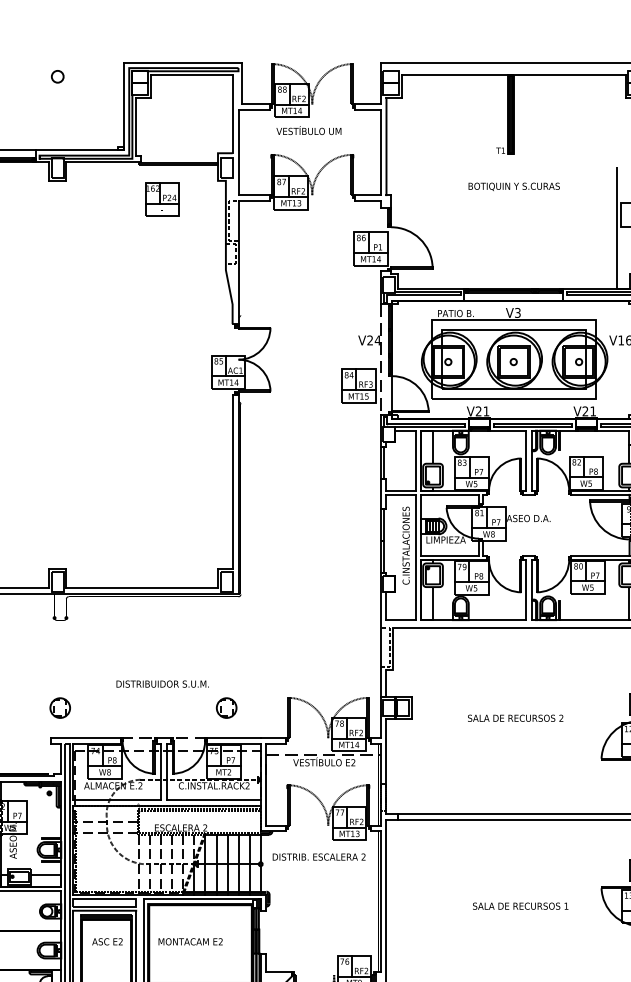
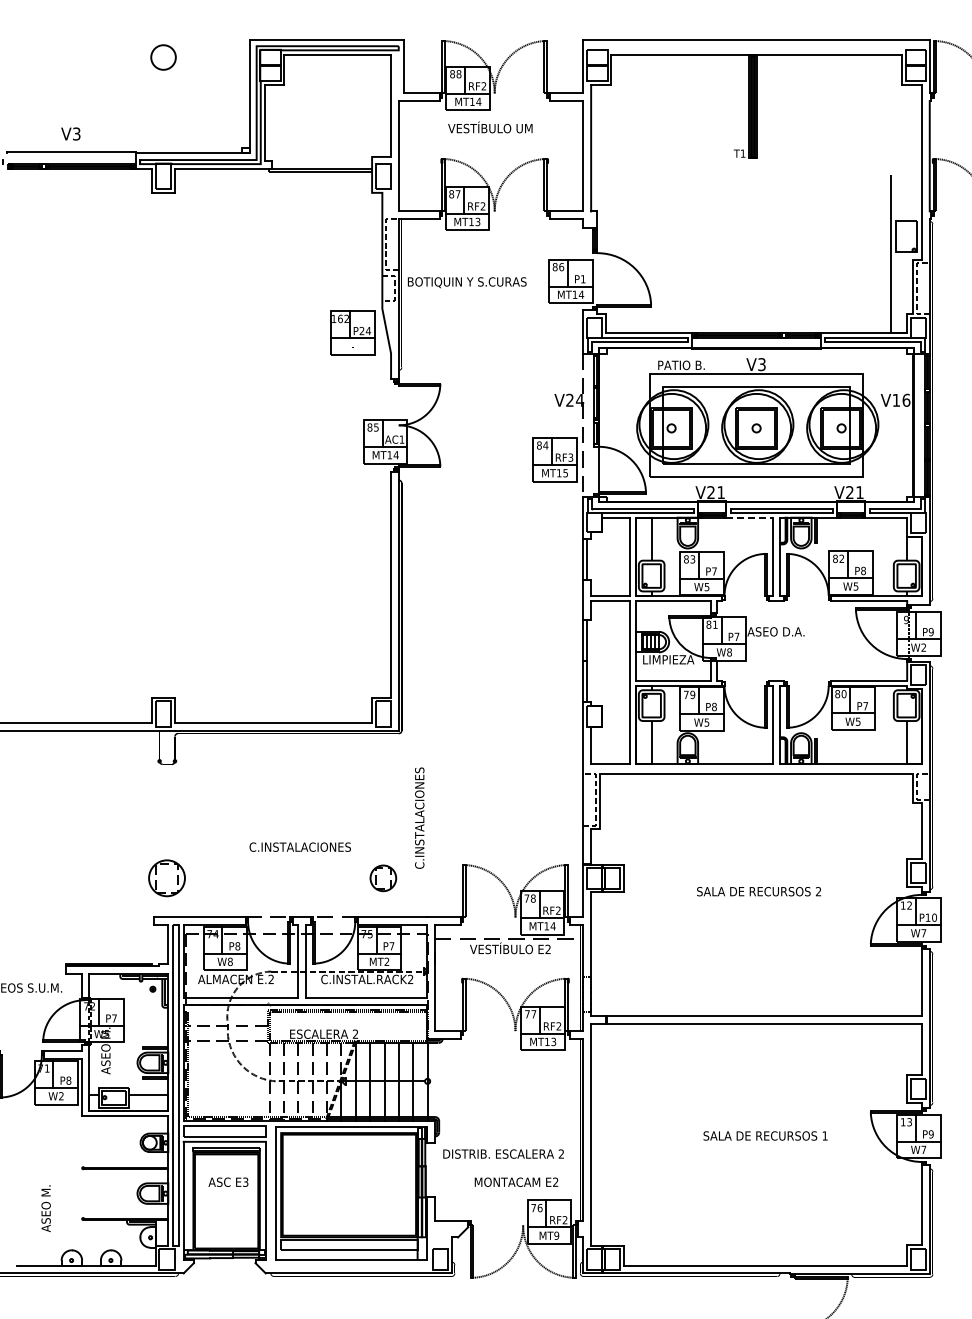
circle: (57, 76) -> (163, 57), size x1.6
text: (514, 186) -> (467, 282), moved
part: (162, 199) -> (352, 332), moved
line: (509, 430) -> (750, 517), solid -> dashed
text: (405, 545) -> (419, 817), moved
text: (162, 683) -> (300, 846), DISTRIBUIDOR S.U.M. -> C.INSTALACIONES
part: (59, 708) -> (166, 878), size x1.4
text: (319, 856) -> (503, 1153), moved
text: (190, 941) -> (516, 1181), moved
text: (120, 942) -> (245, 1182), E2 -> E3

